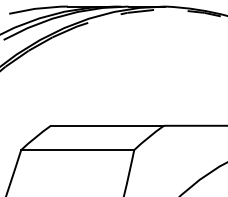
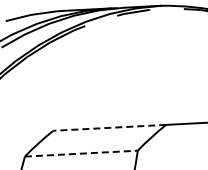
line: (107, 125) -> (109, 127), solid -> dashed
line: (77, 150) -> (81, 154), solid -> dashed

